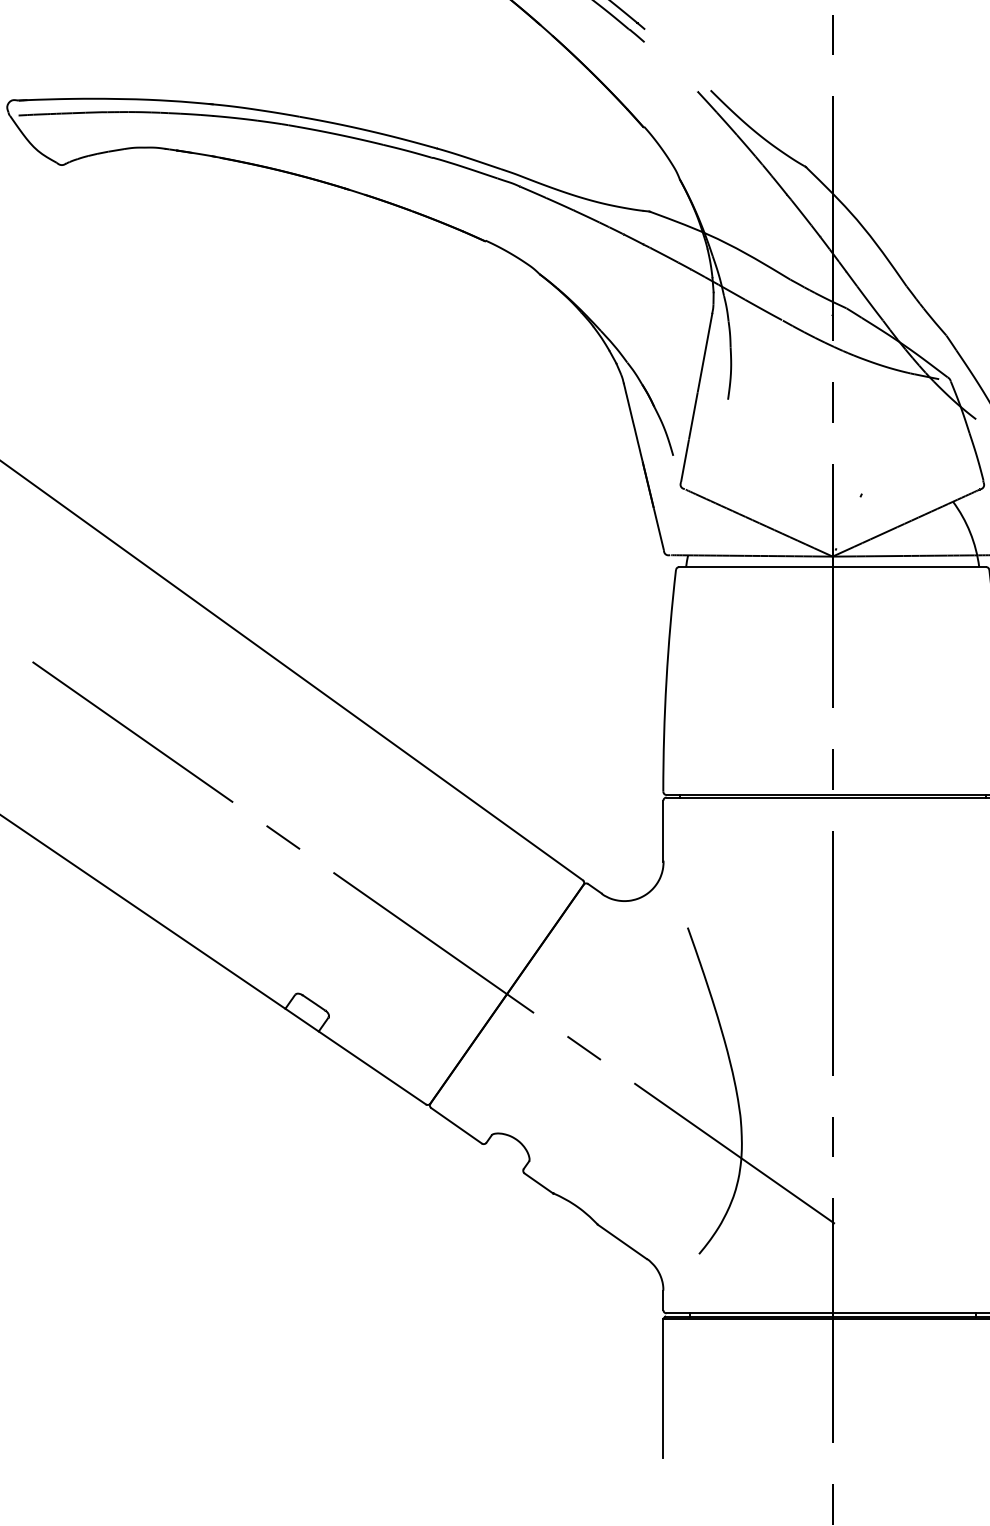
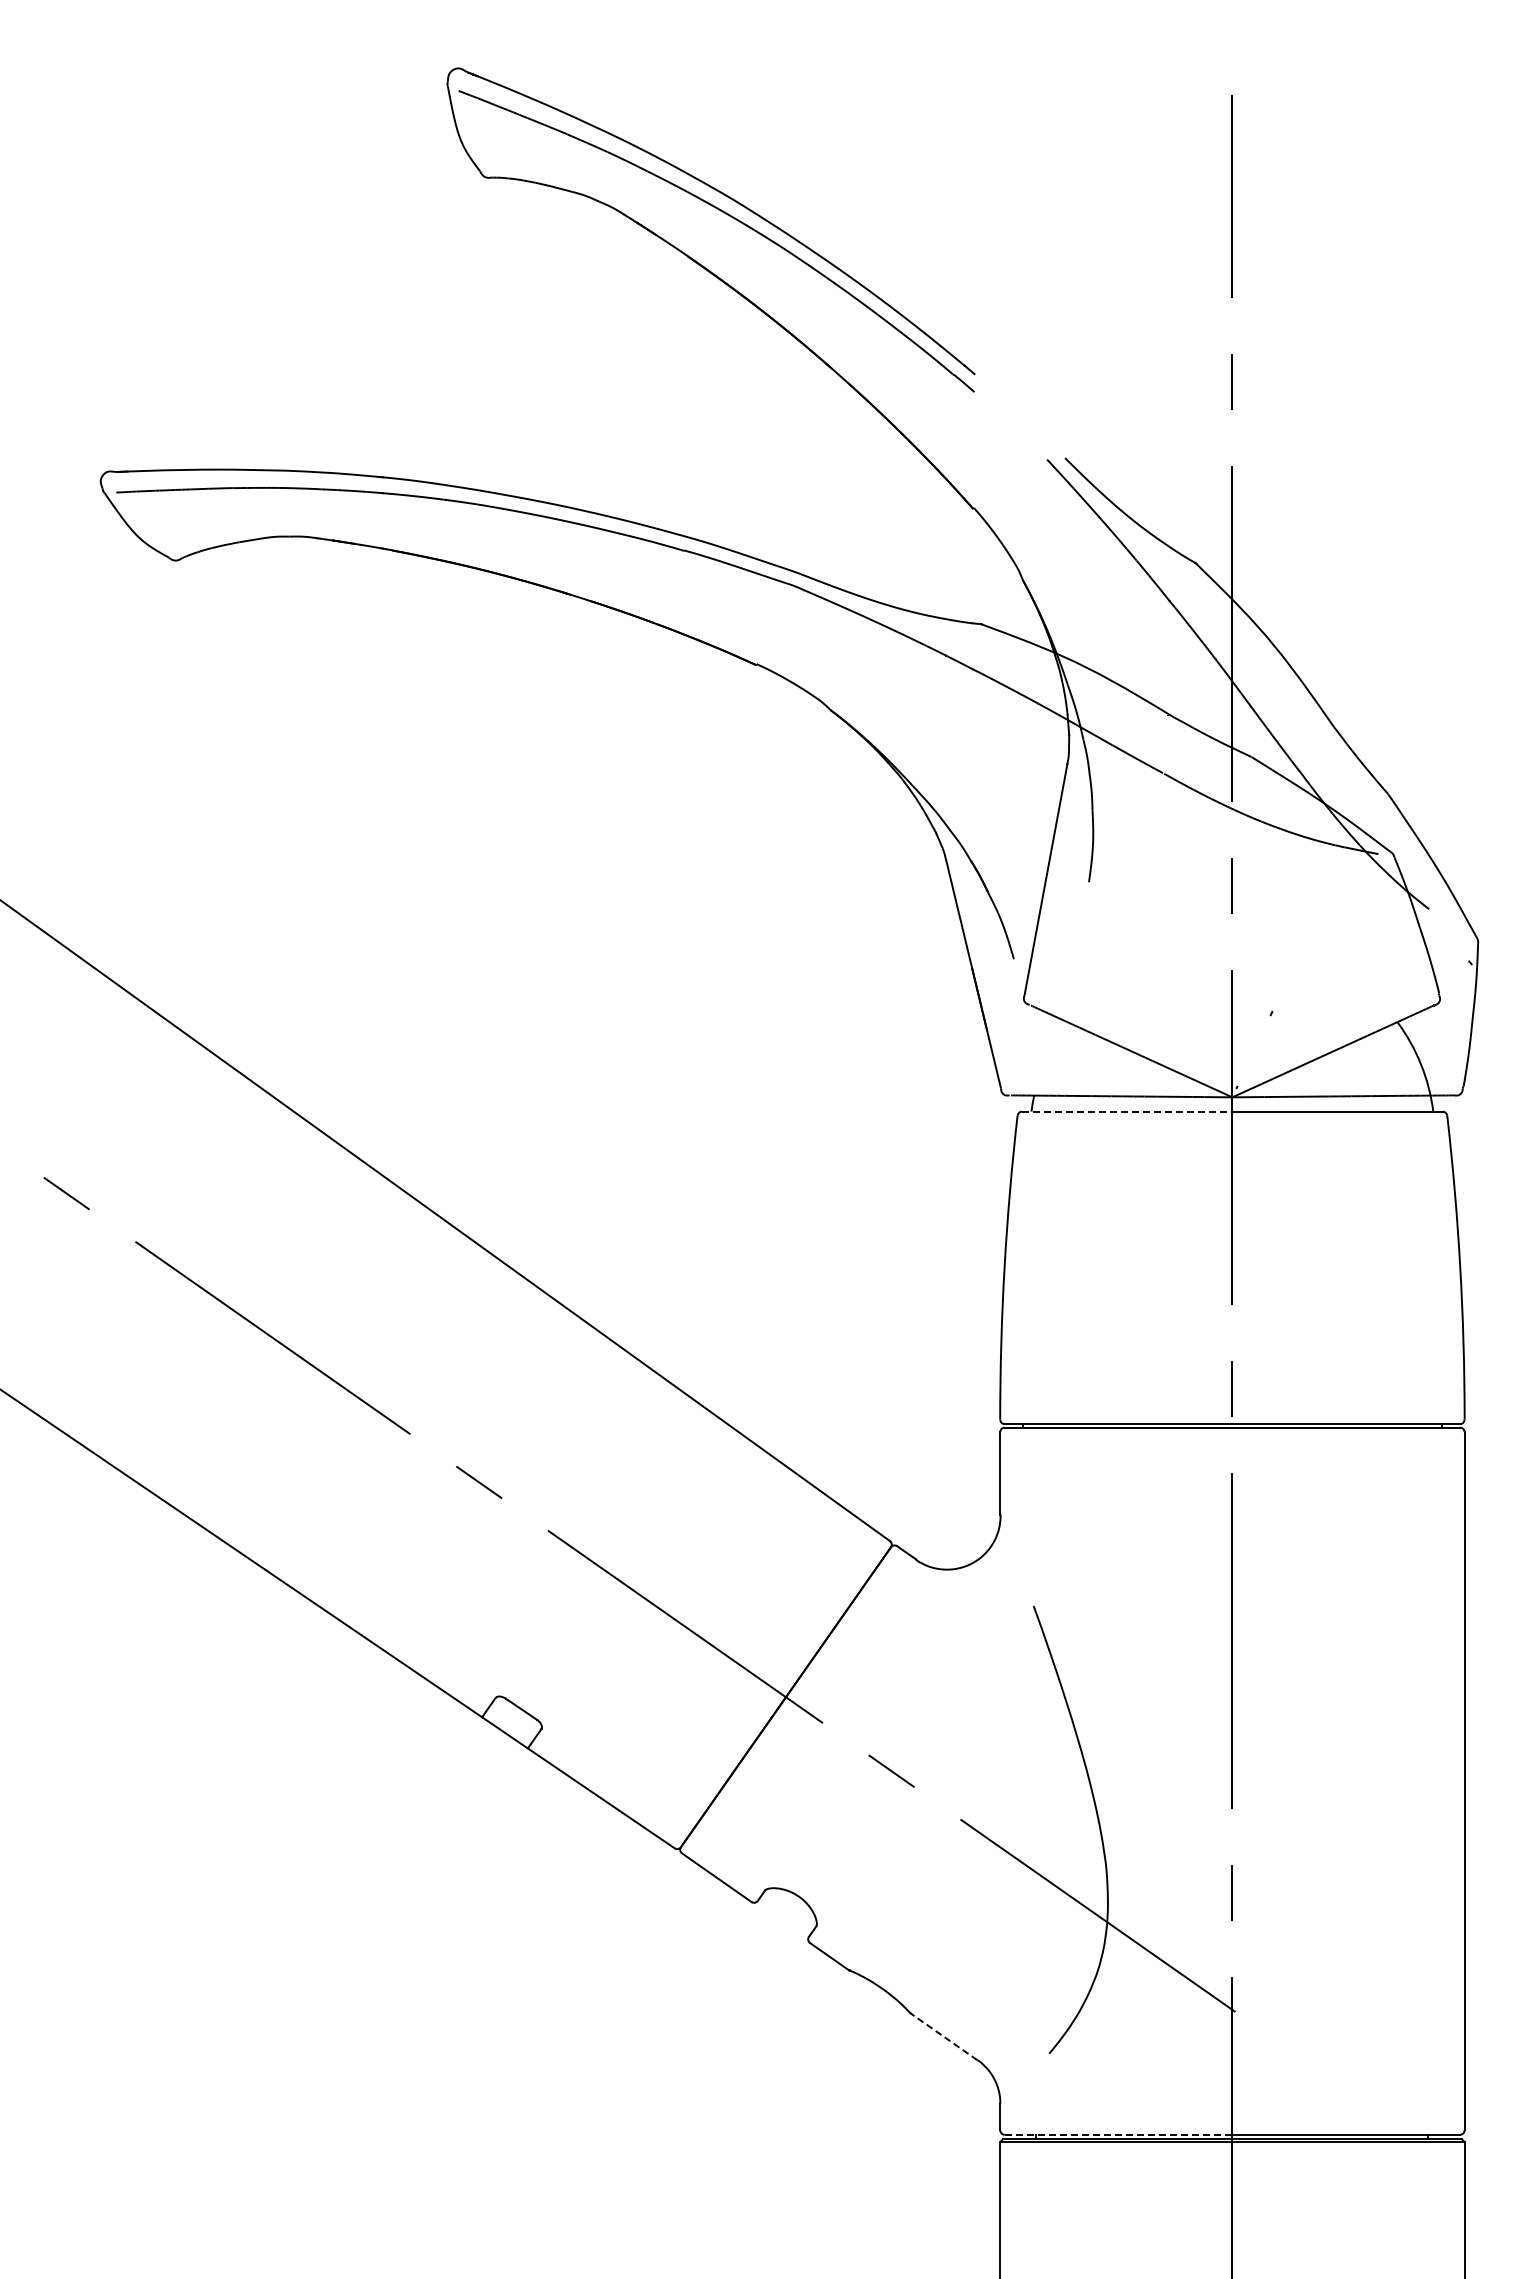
line: (756, 566) -> (1127, 1111), solid -> dashed
line: (621, 1241) -> (943, 2036), solid -> dashed
line: (749, 1313) -> (1118, 2134), solid -> dashed

